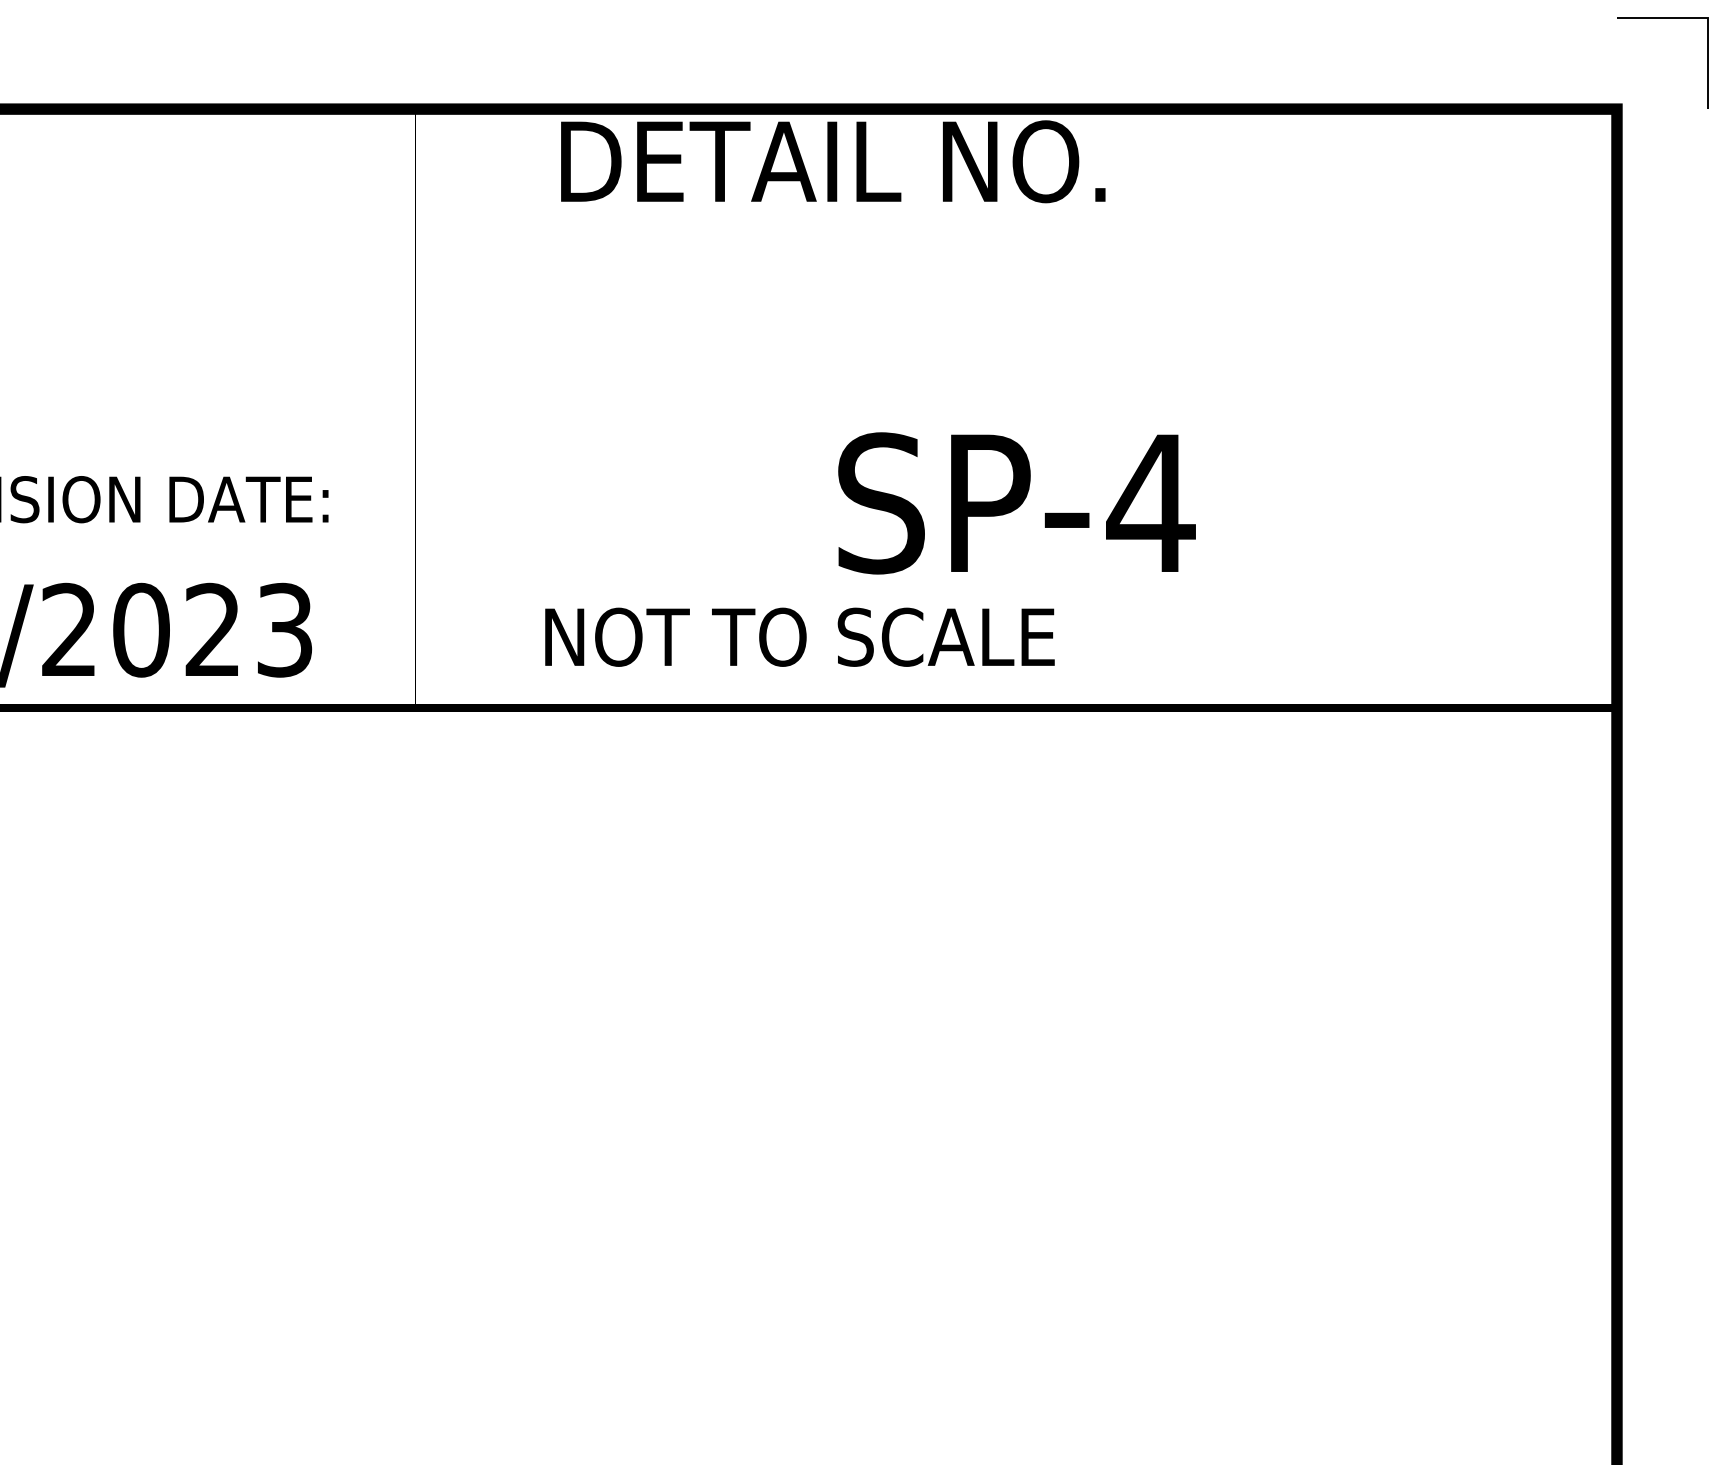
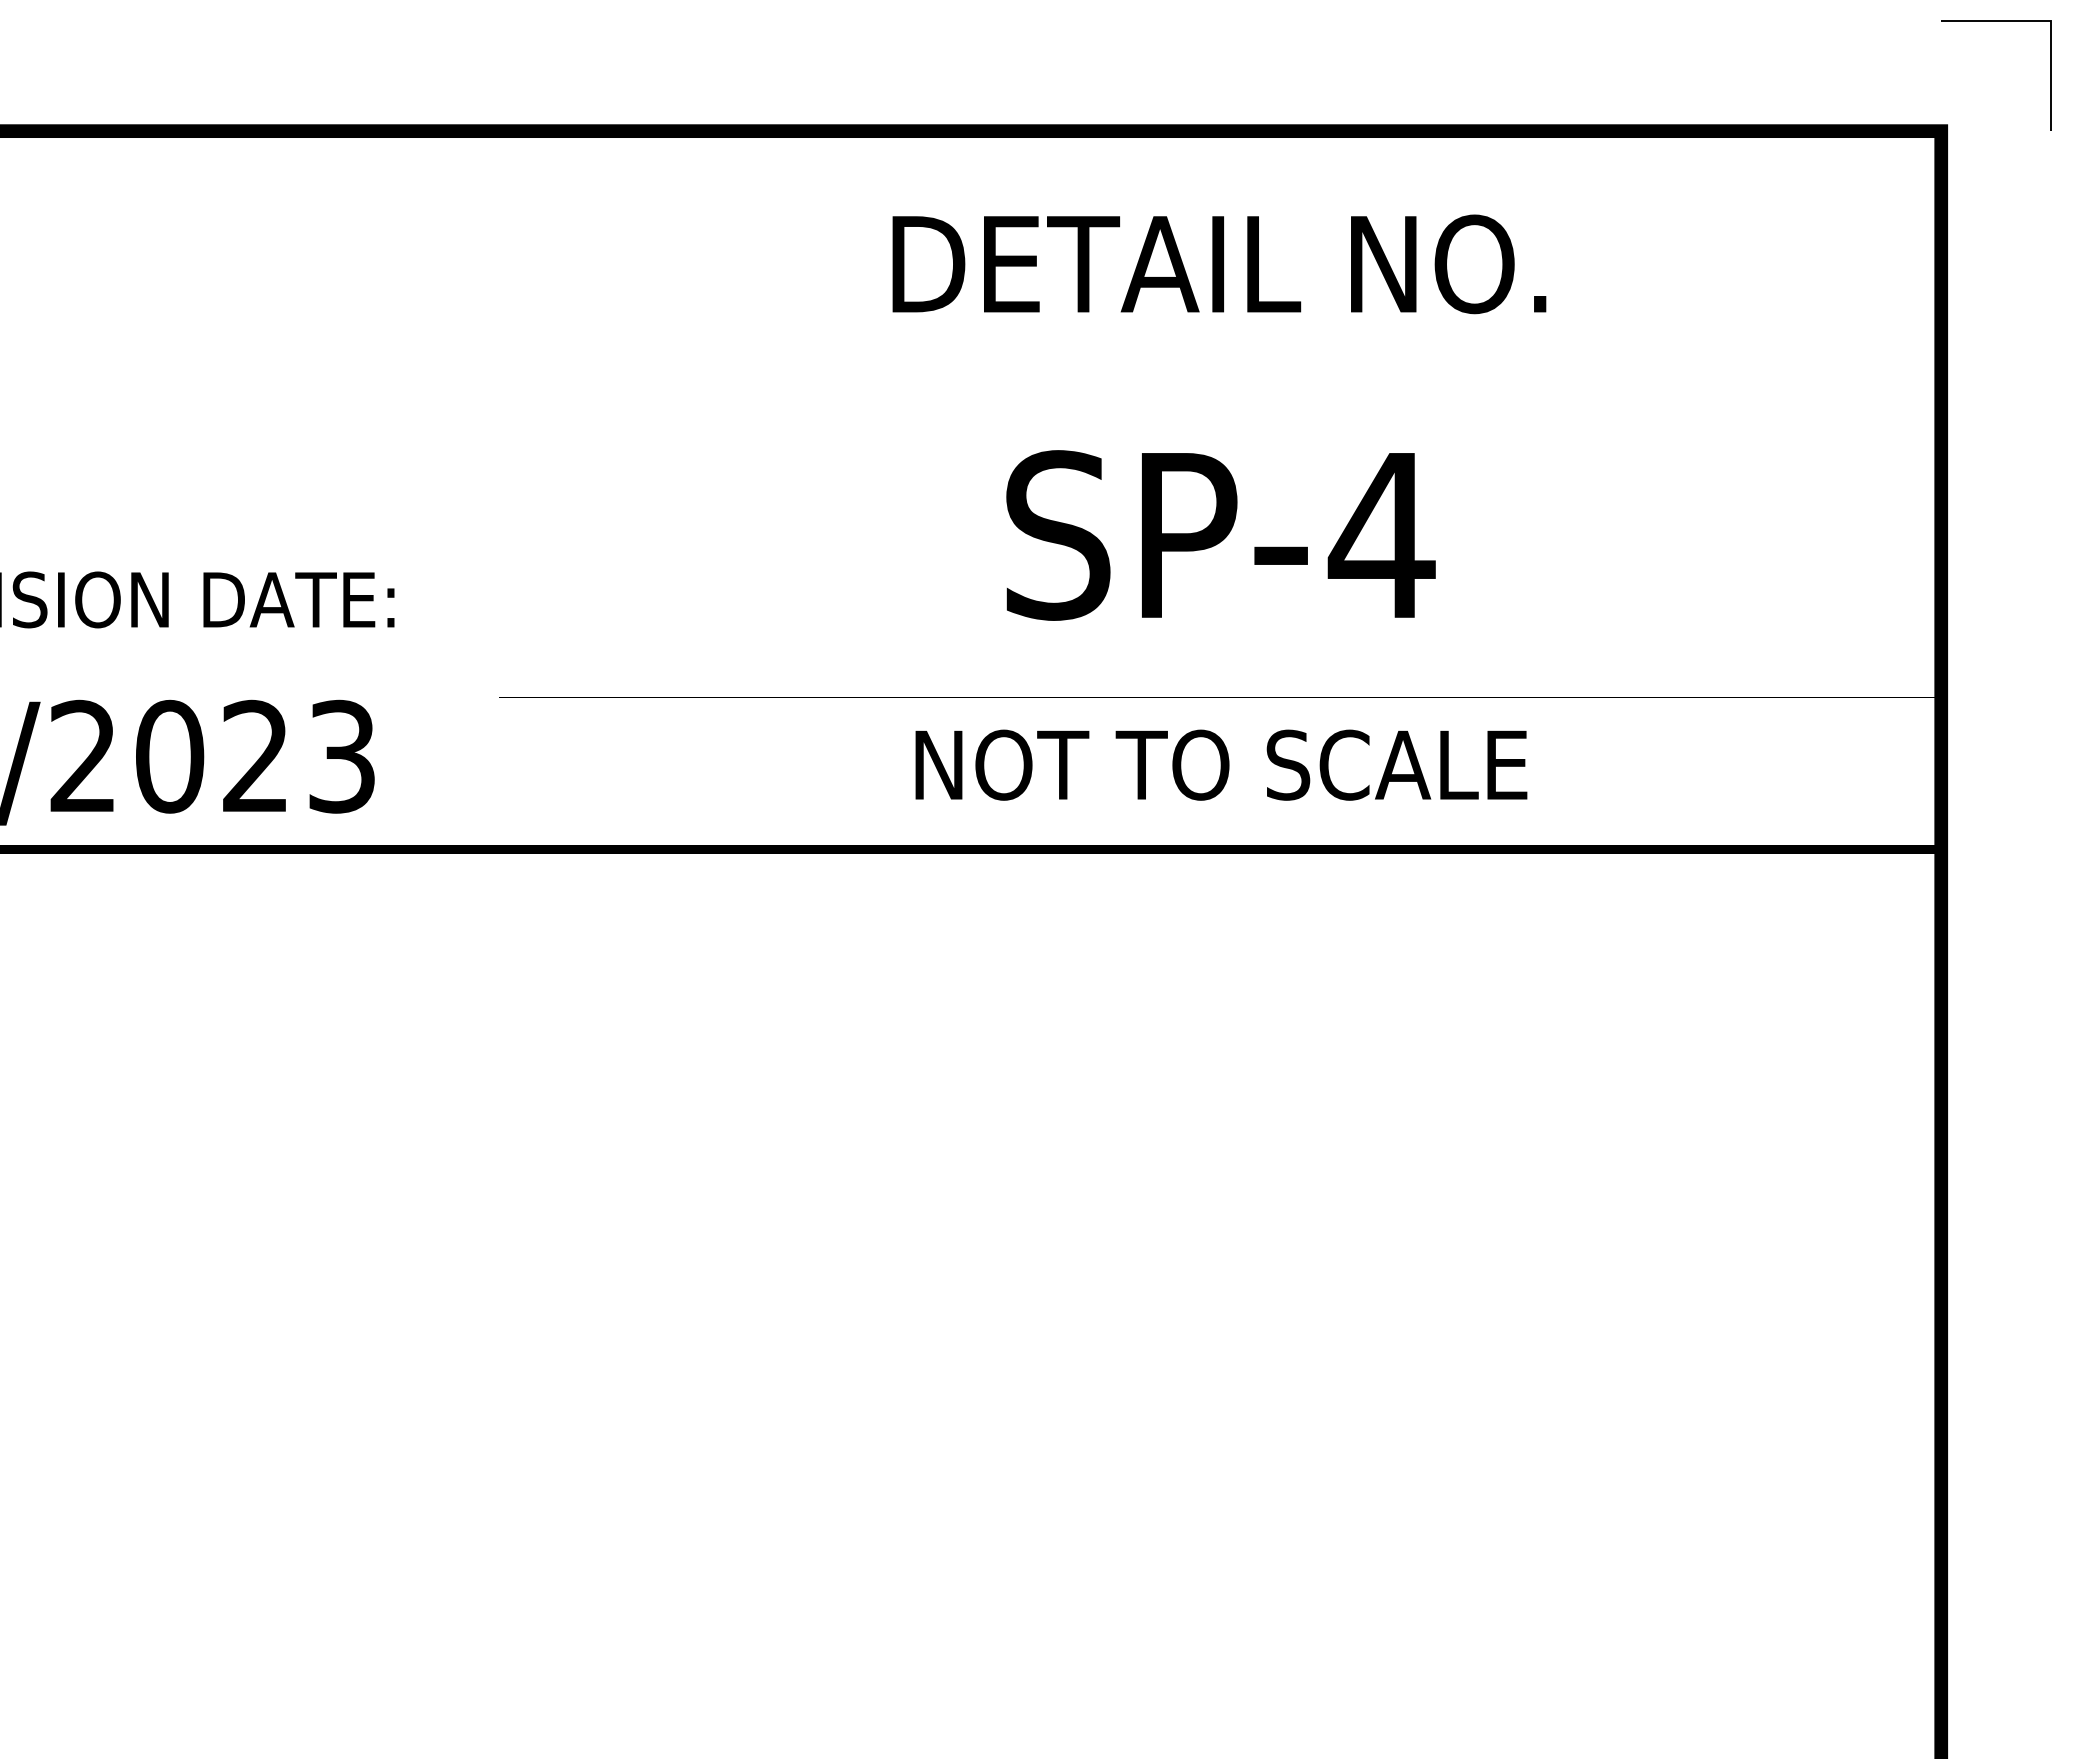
text: (833, 161) -> (1219, 264), moved
text: (1016, 503) -> (1220, 535), moved
text: (800, 636) -> (1221, 764), moved

